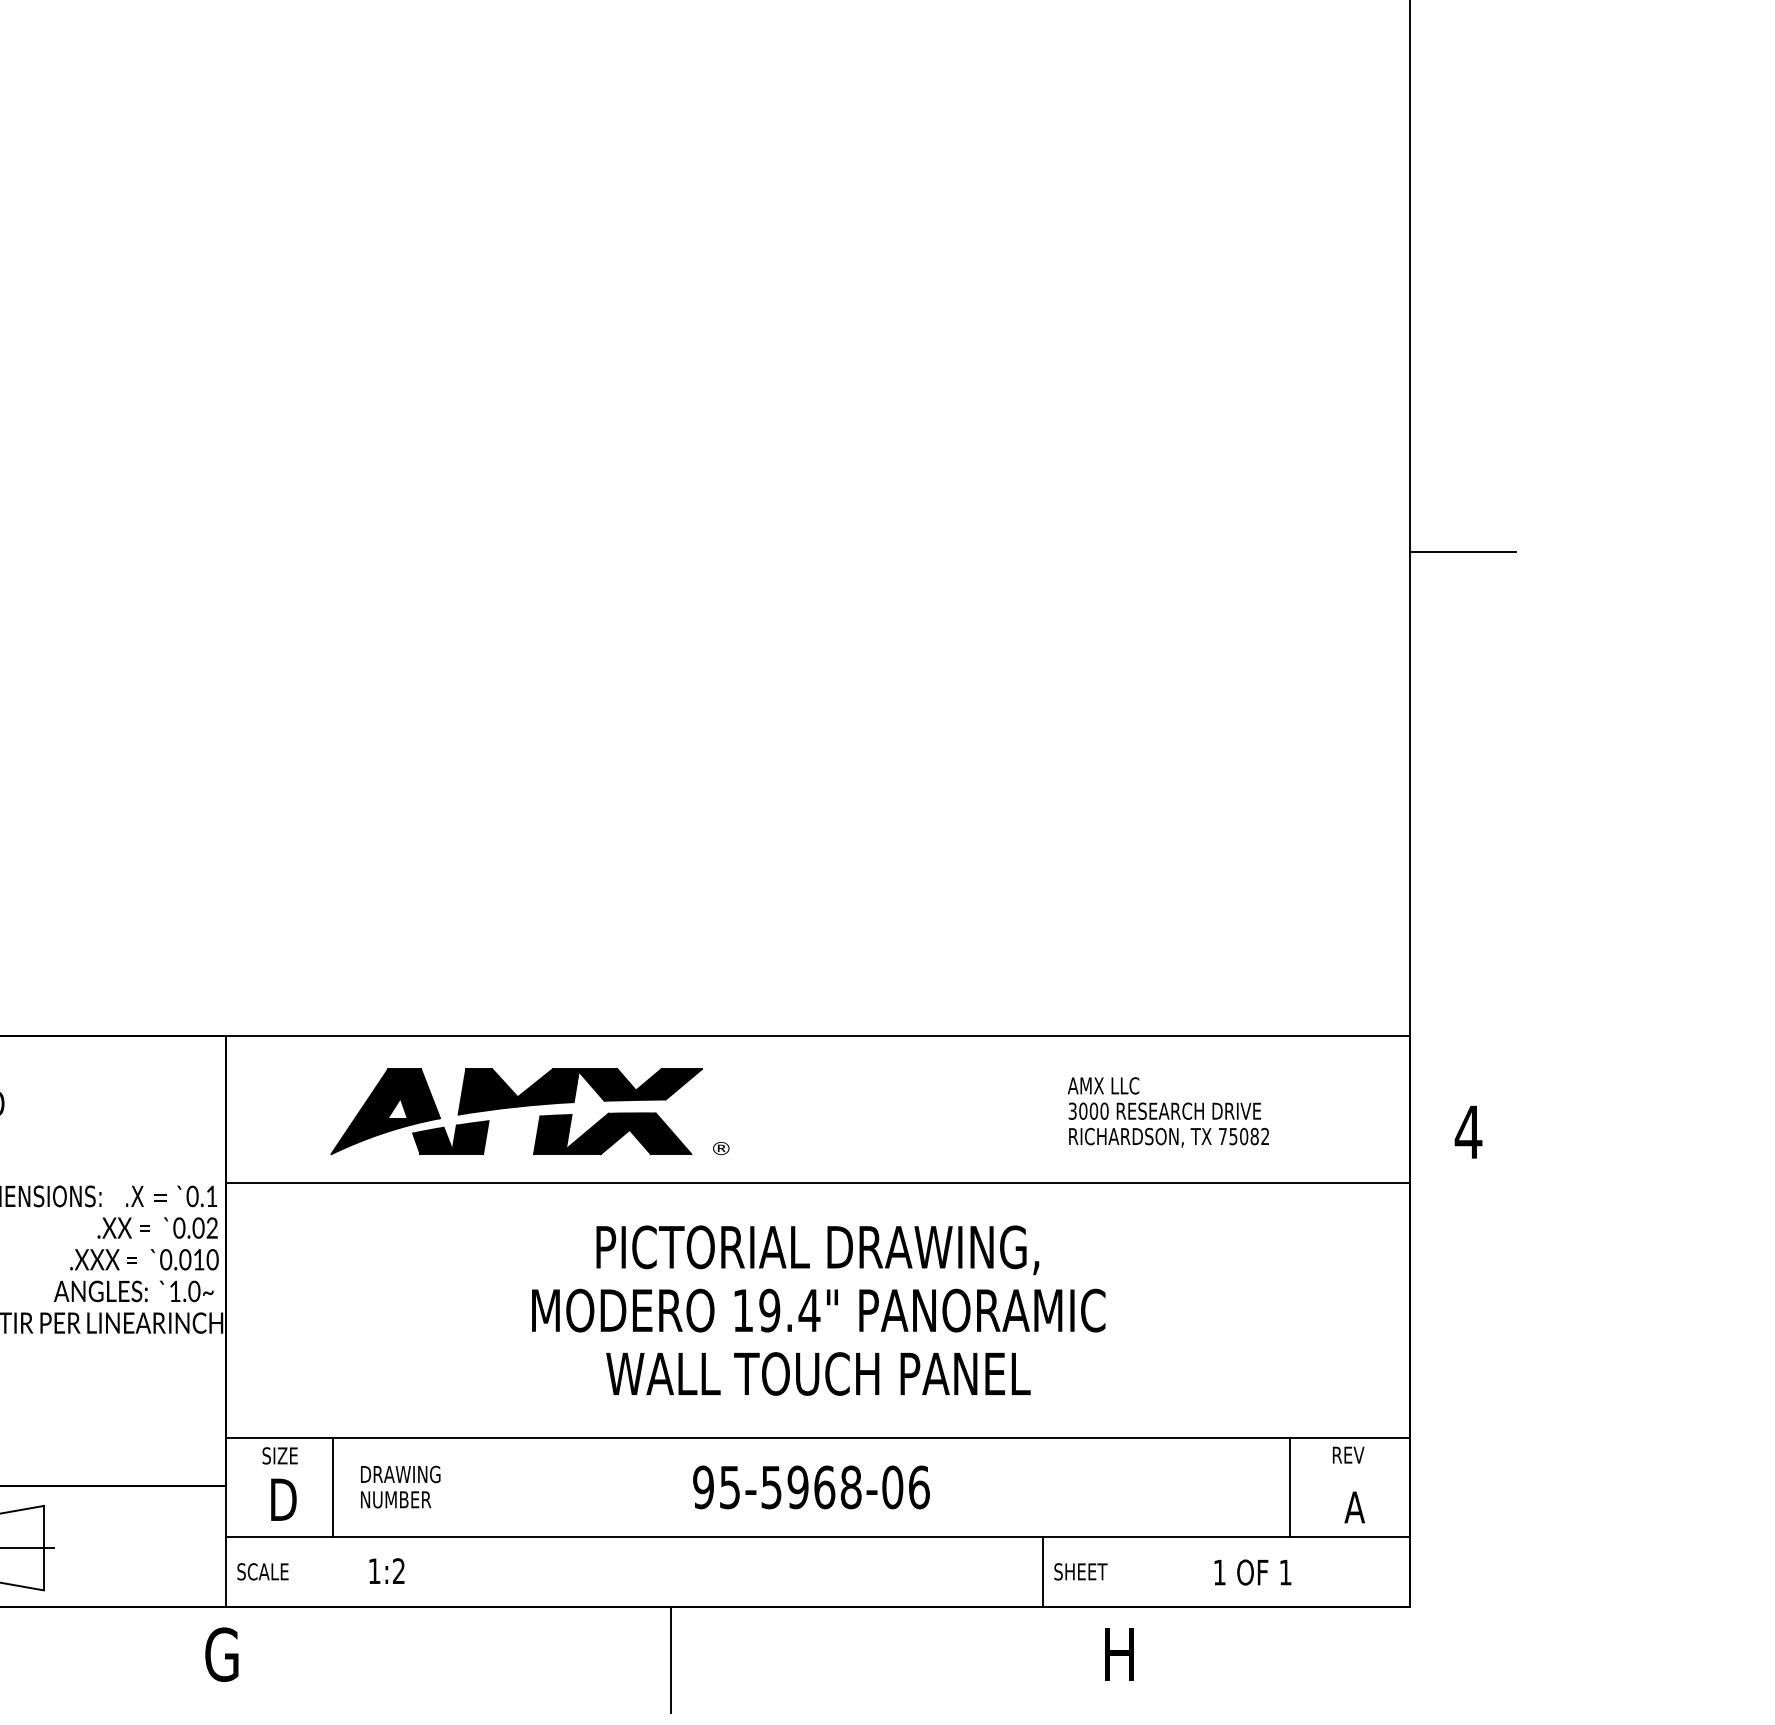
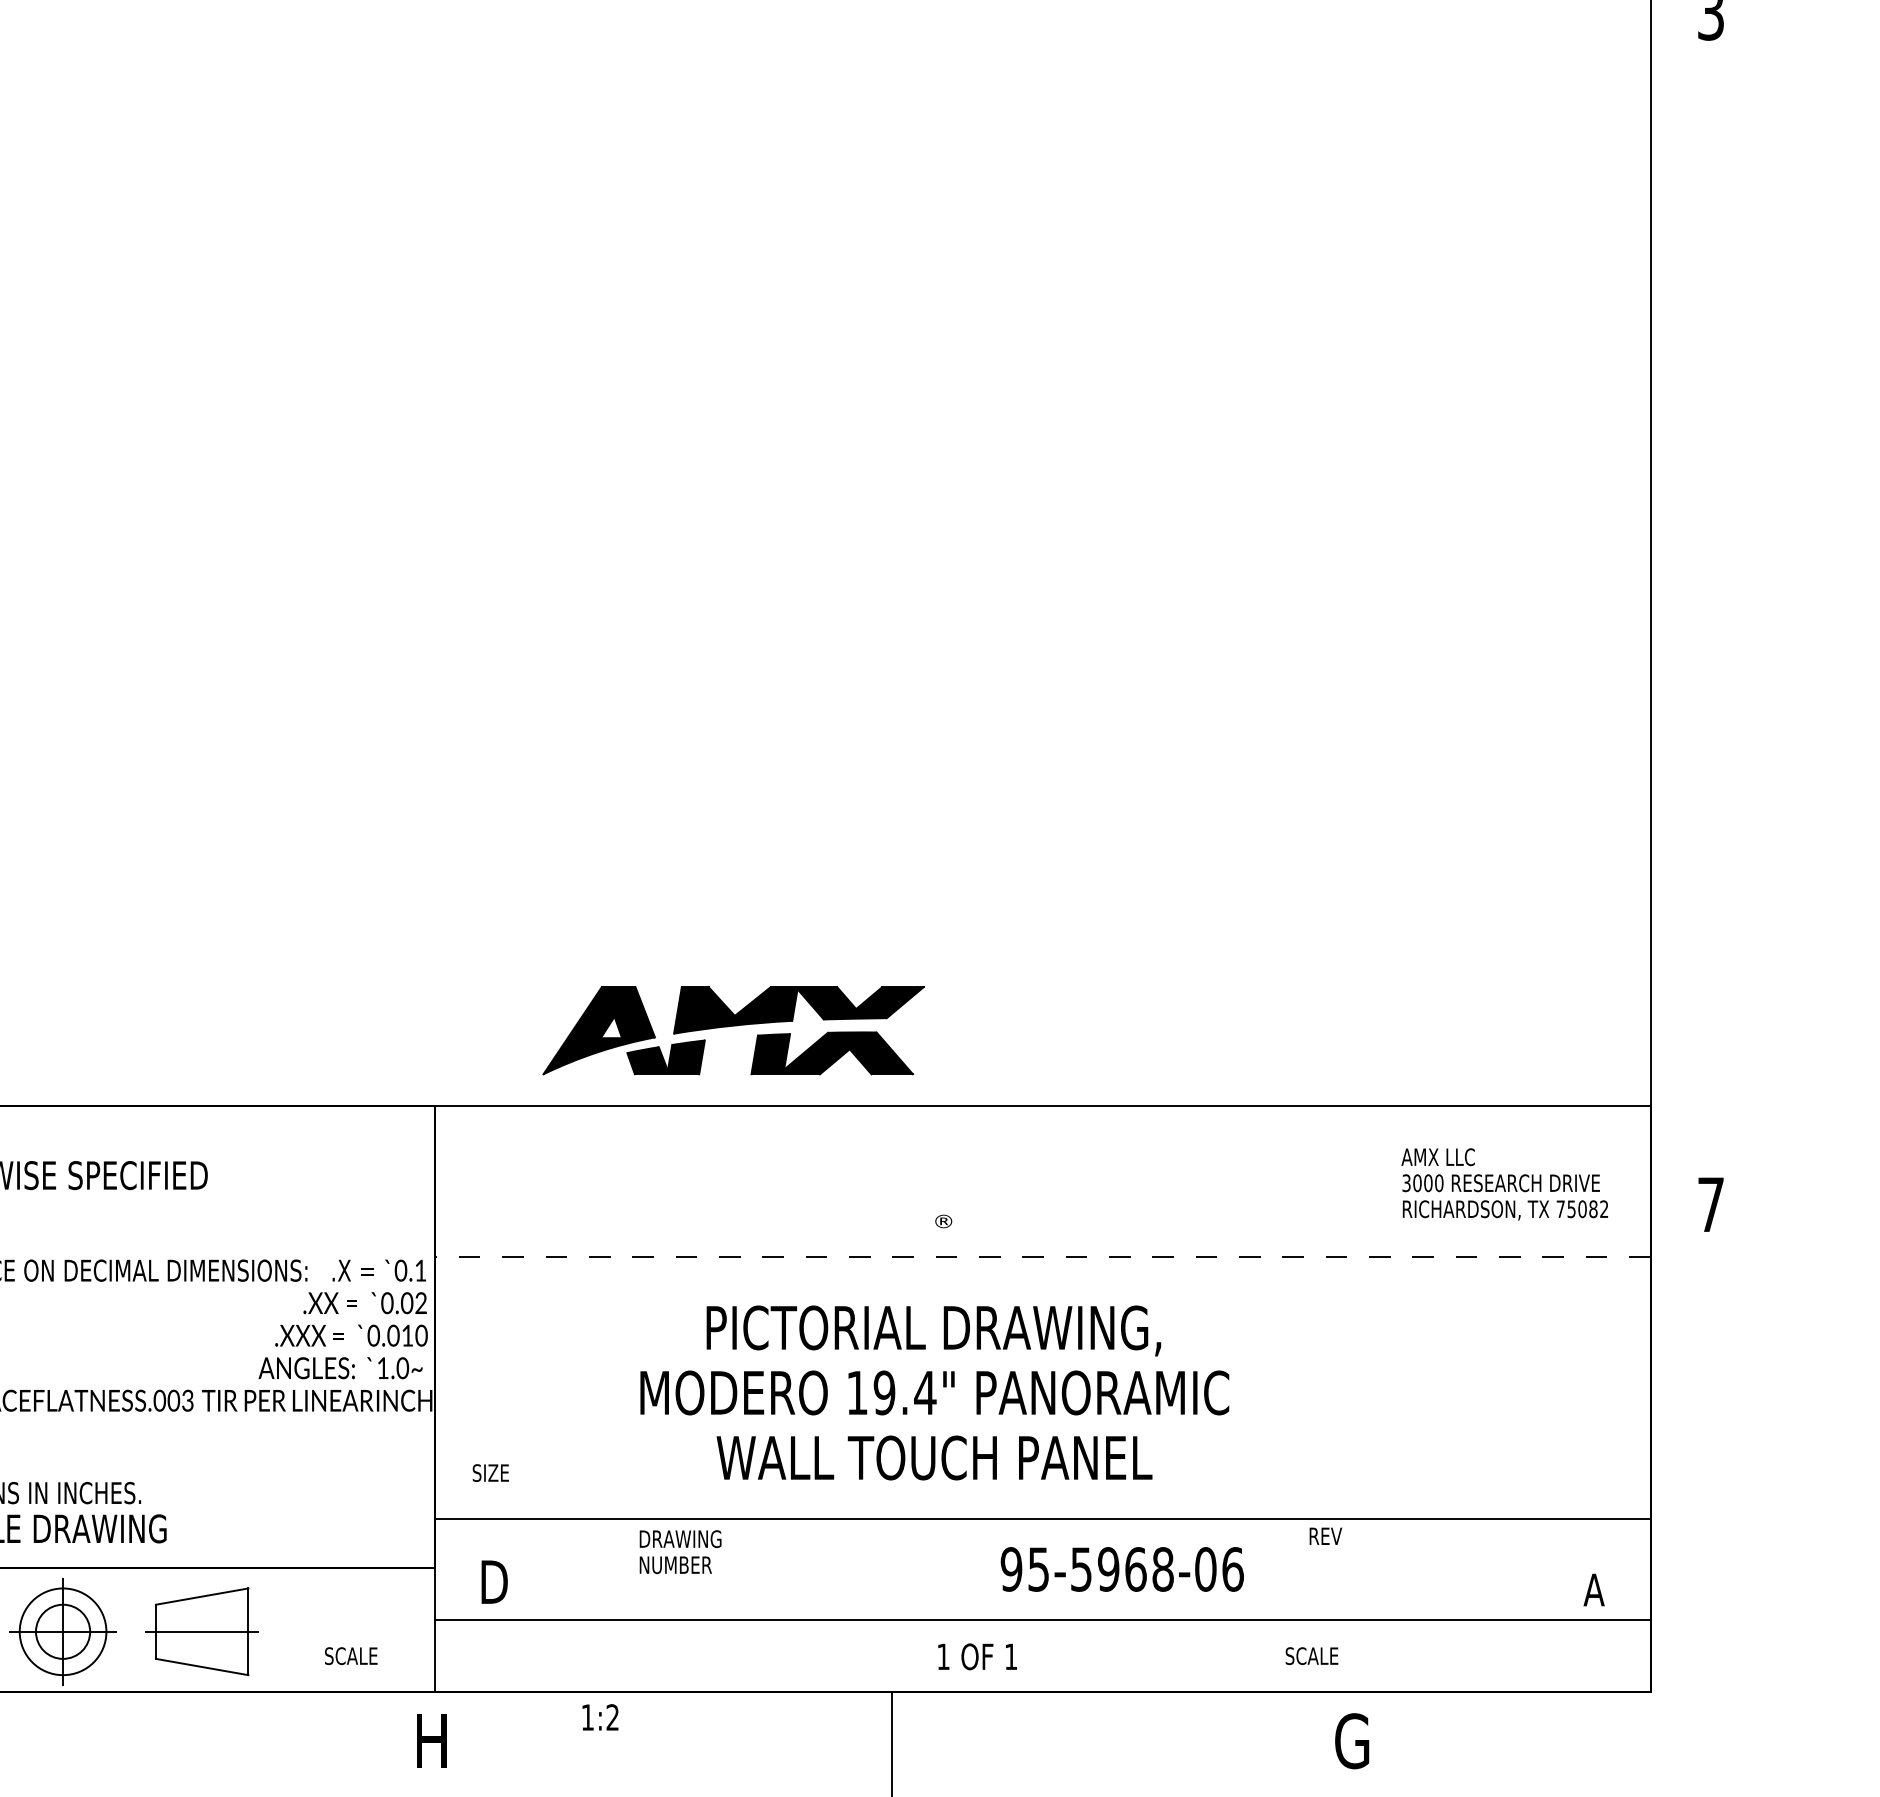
line: (1462, 551) -> (1704, 608), removed
part: (516, 1111) -> (733, 1030), moved
text: (1168, 1112) -> (1504, 1184), moved
text: (1468, 1131) -> (1710, 1204), 4 -> 7
line: (817, 1182) -> (1042, 1256), solid -> dashed
text: (818, 1310) -> (934, 1392), moved
text: (1348, 1454) -> (1325, 1535), moved
text: (279, 1455) -> (490, 1472), moved
line: (333, 1487) -> (545, 1569), removed
text: (400, 1487) -> (680, 1552), moved
text: (810, 1487) -> (1121, 1569), moved
line: (1289, 1487) -> (1527, 1569), removed
text: (263, 1571) -> (351, 1655), moved
text: (386, 1571) -> (600, 1717), moved
line: (1042, 1571) -> (1273, 1655), removed
text: (1086, 1572) -> (1318, 1656), SHEET -> SCALE
text: (1252, 1572) -> (977, 1656), moved
text: (221, 1654) -> (430, 1741), G -> H
text: (1119, 1654) -> (1352, 1741), H -> G

